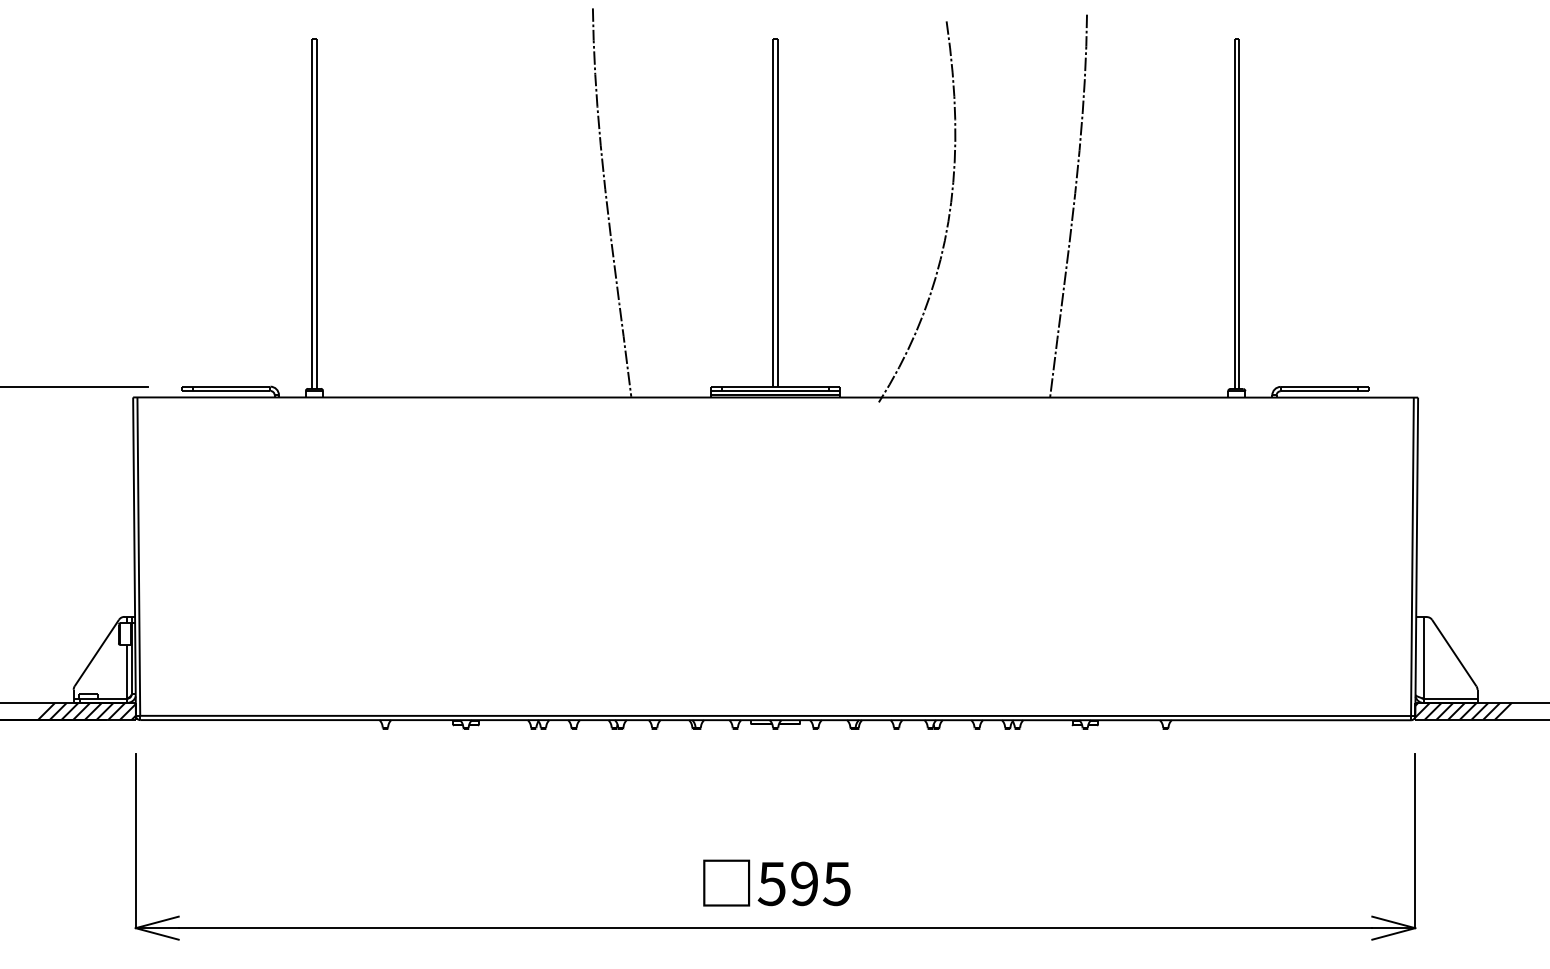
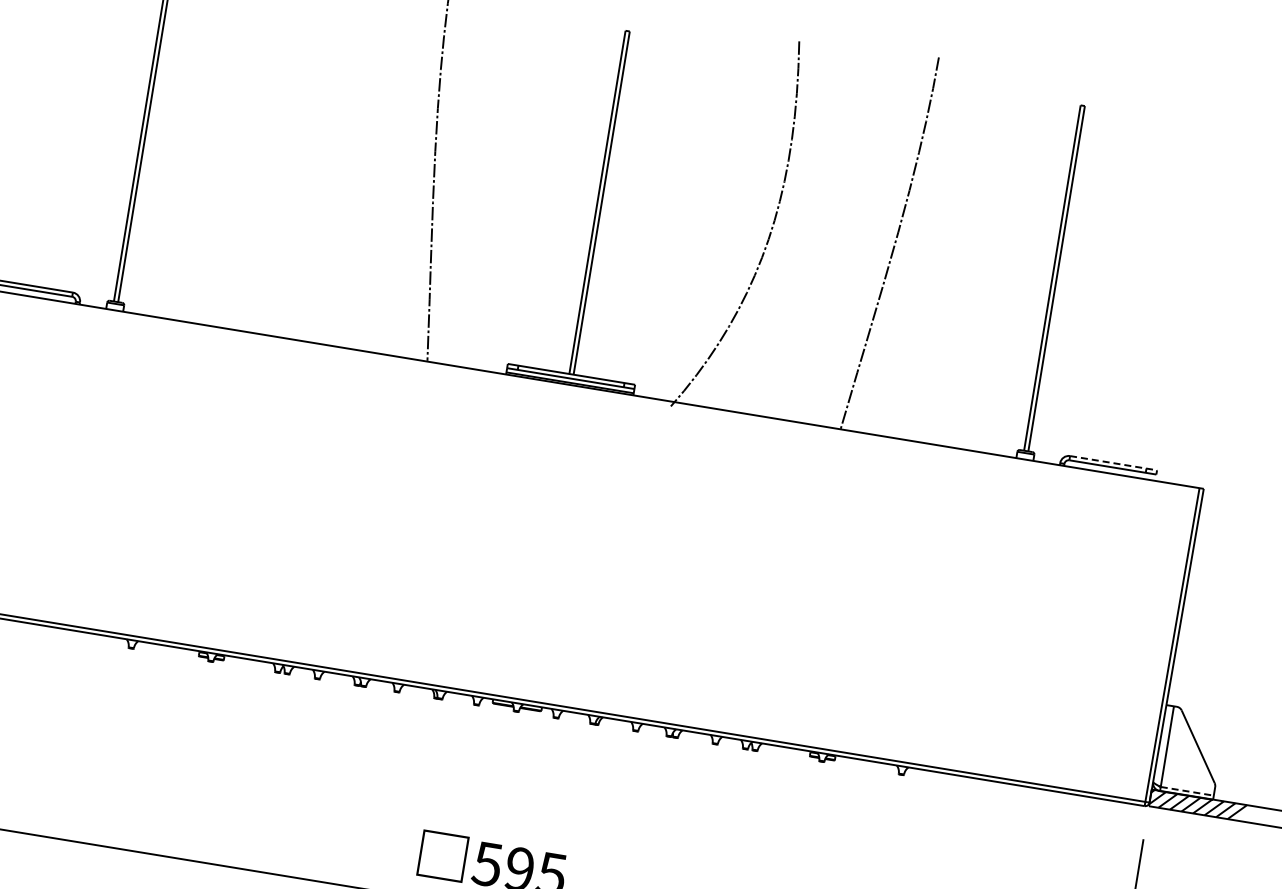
line: (1325, 386) -> (1114, 462), solid -> dashed
line: (1450, 698) -> (1187, 791), solid -> dashed

